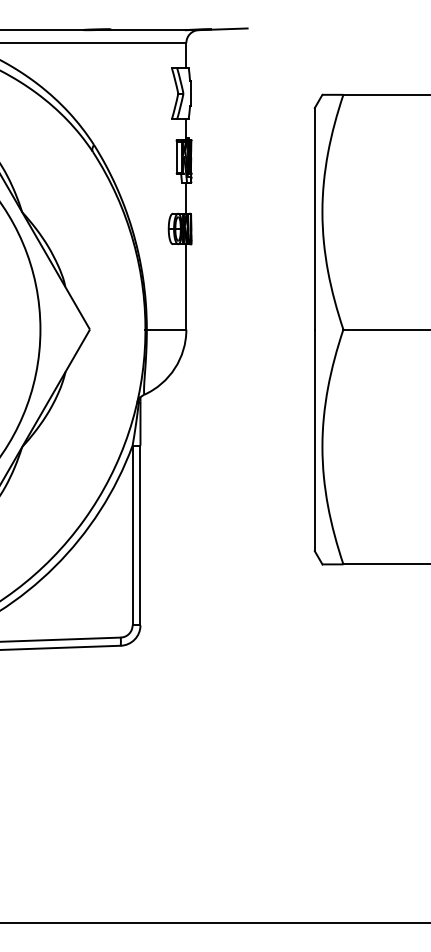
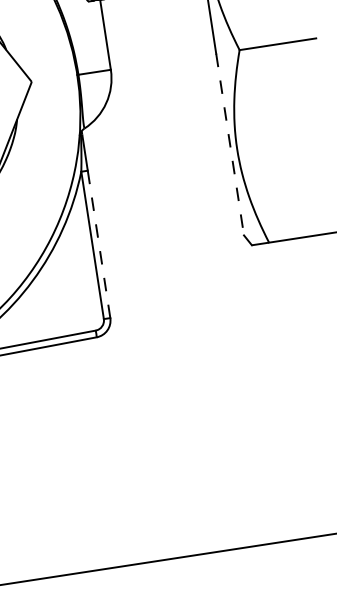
line: (314, 440) -> (229, 144), solid -> dashed
line: (140, 535) -> (99, 244), solid -> dashed

